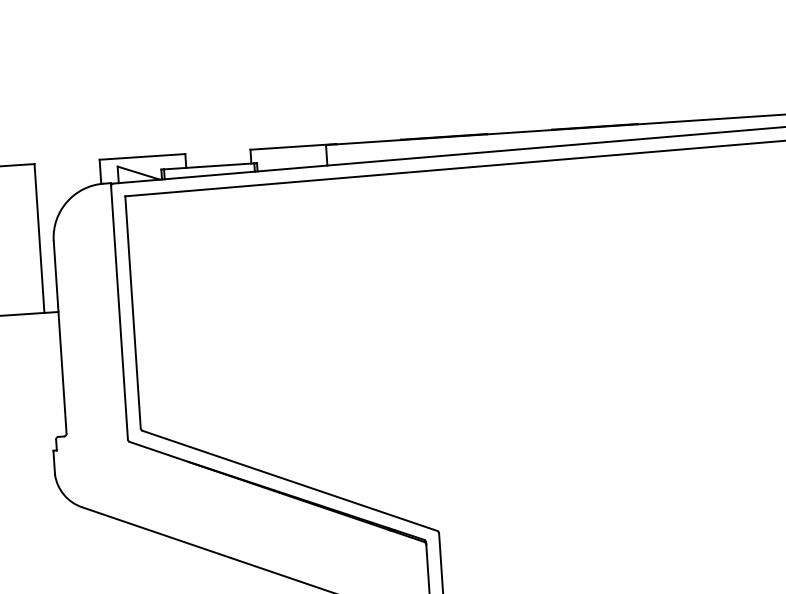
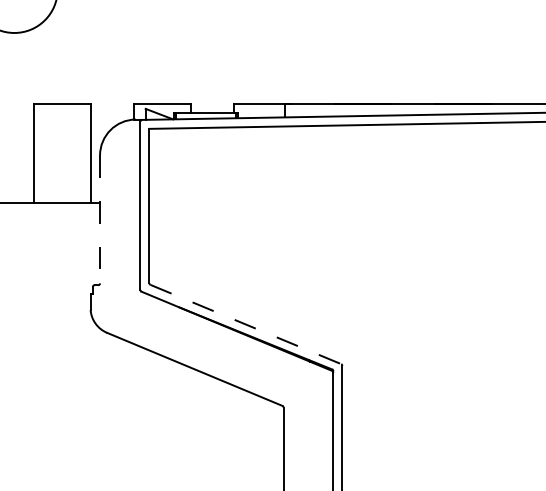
line: (60, 337) -> (100, 219), solid -> dashed
line: (290, 480) -> (246, 324), solid -> dashed

